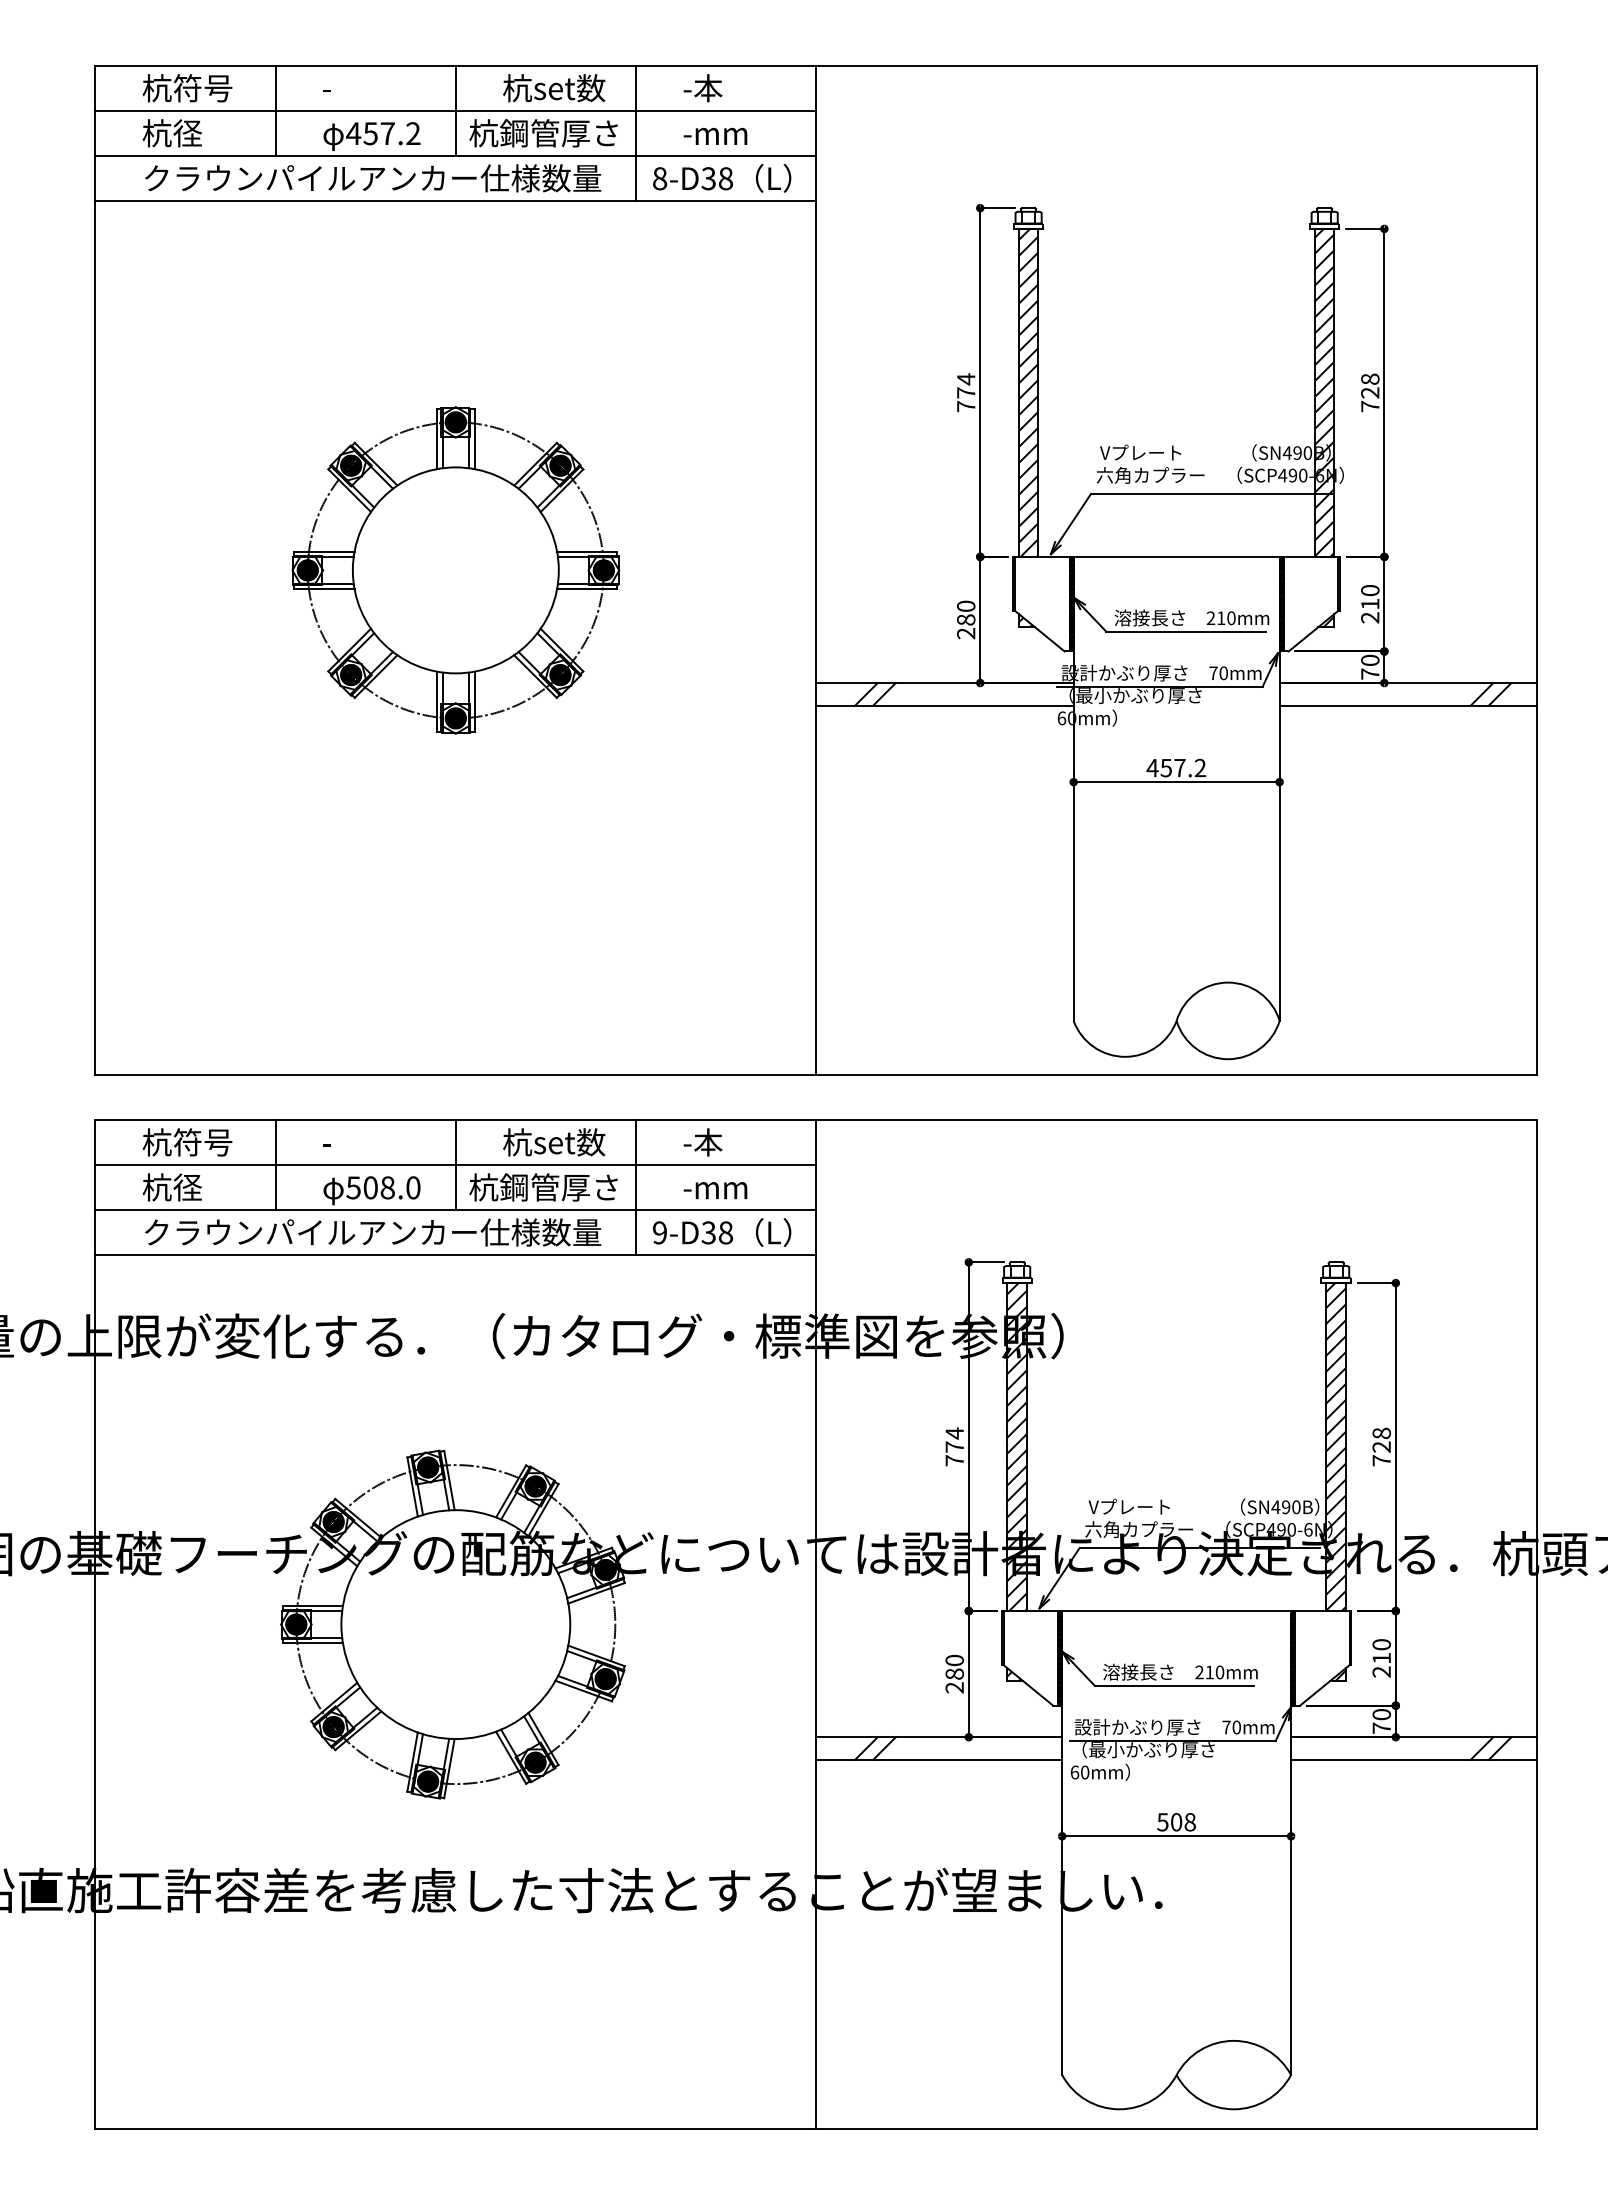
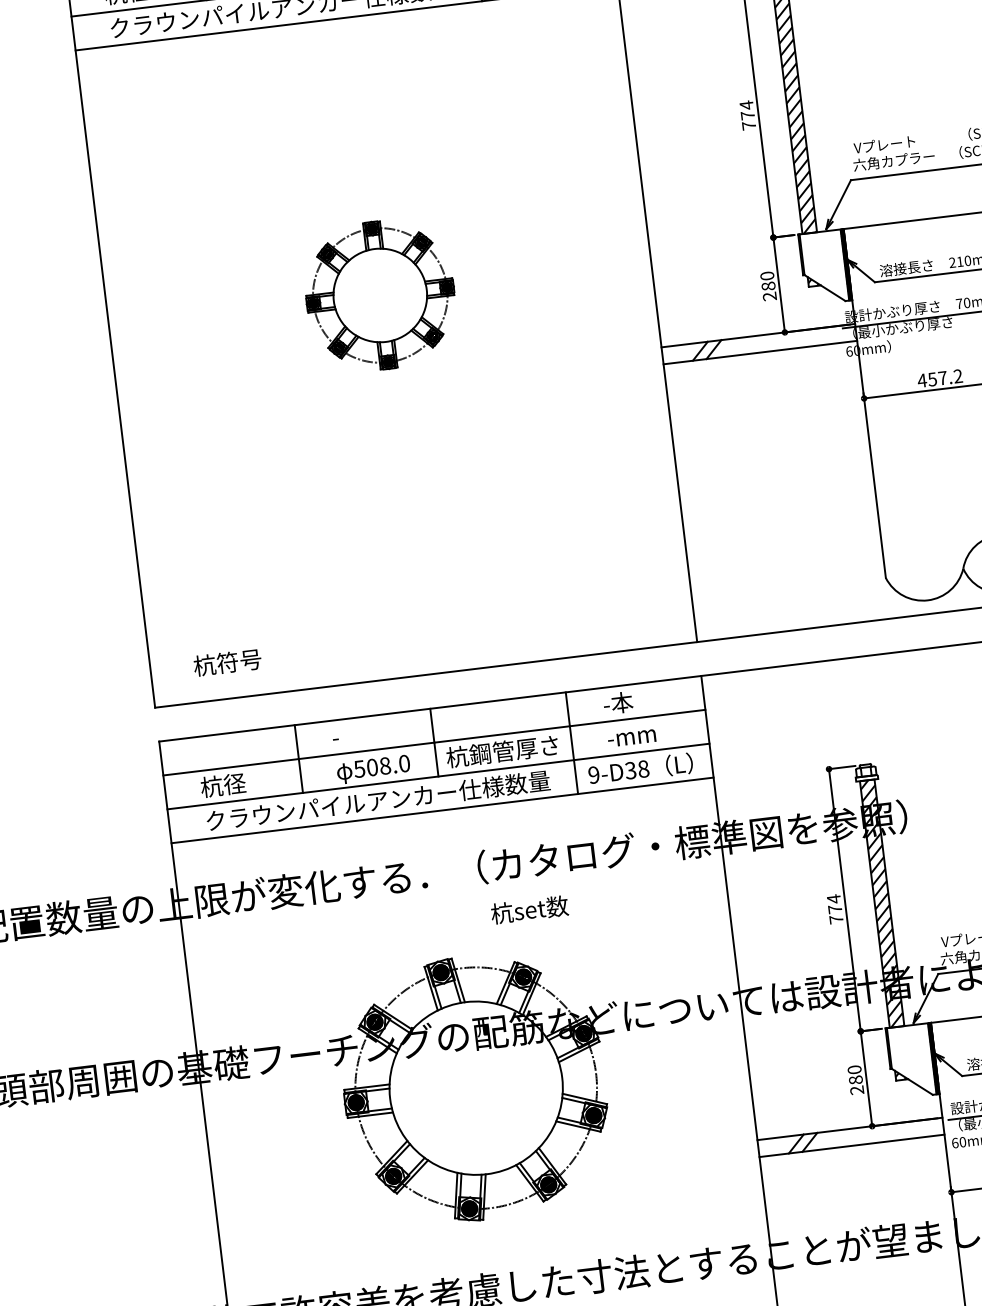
part: (455, 570) -> (380, 295), size x0.6
text: (187, 1142) -> (227, 662), moved
text: (554, 1142) -> (529, 909), moved

